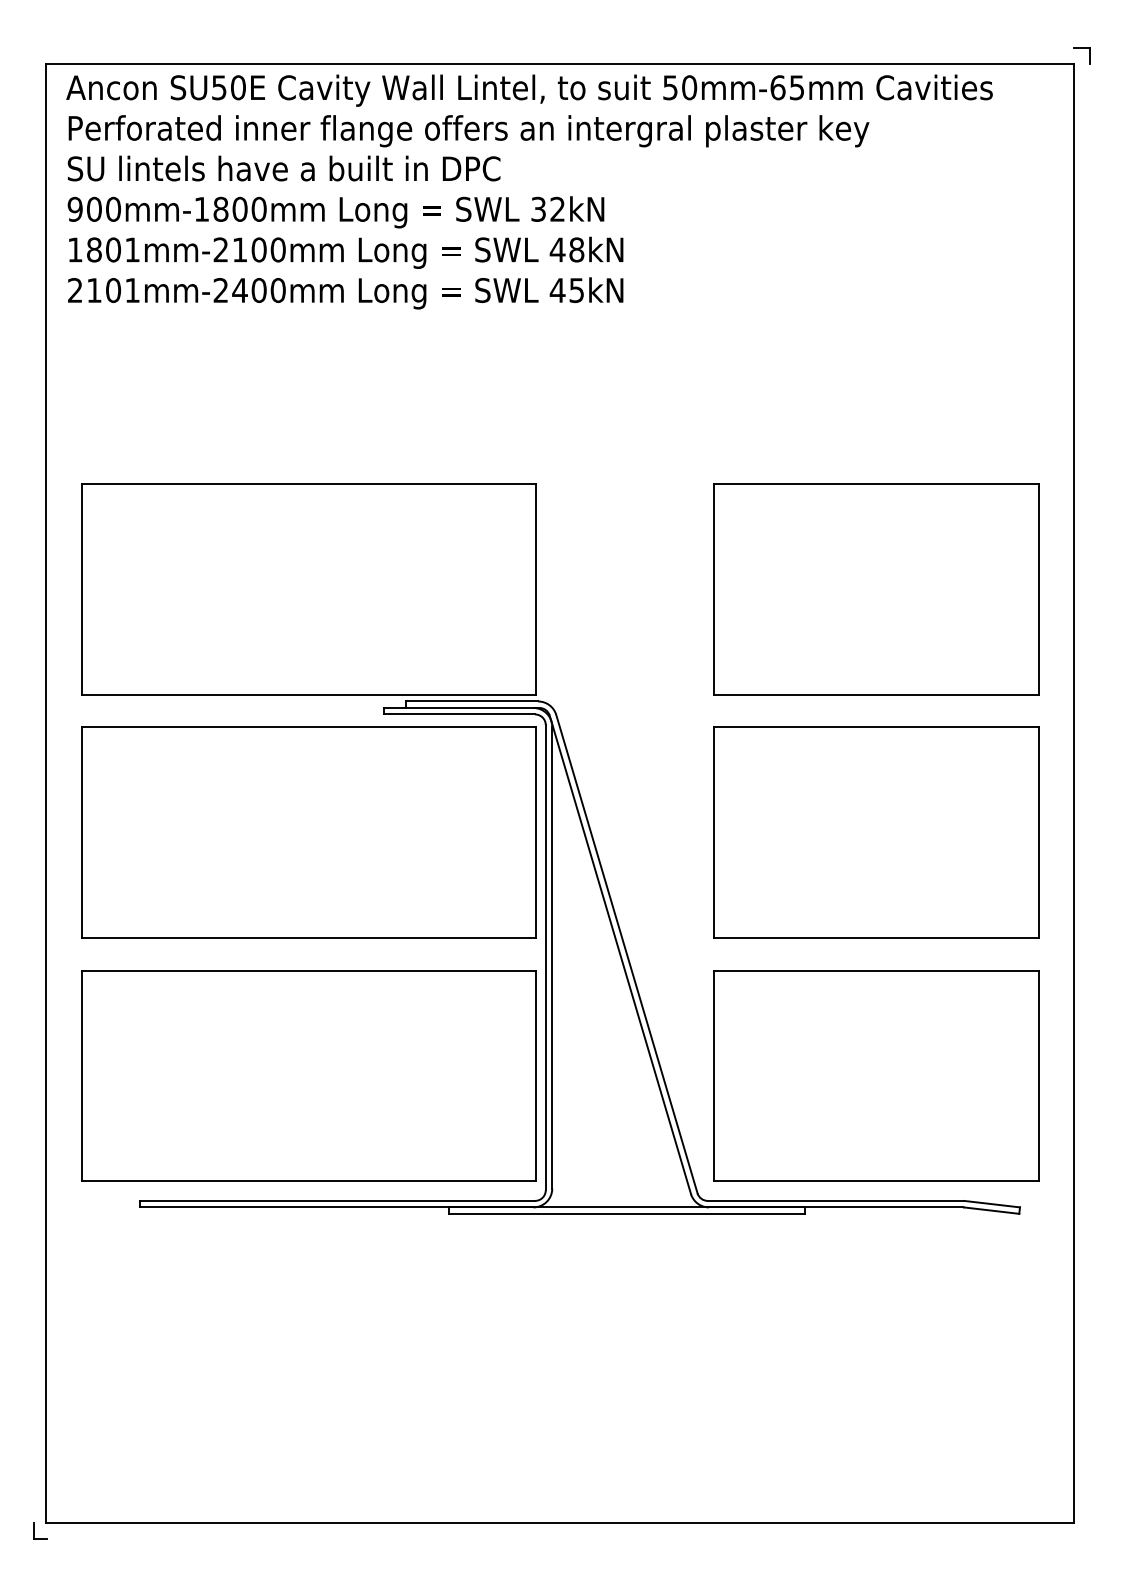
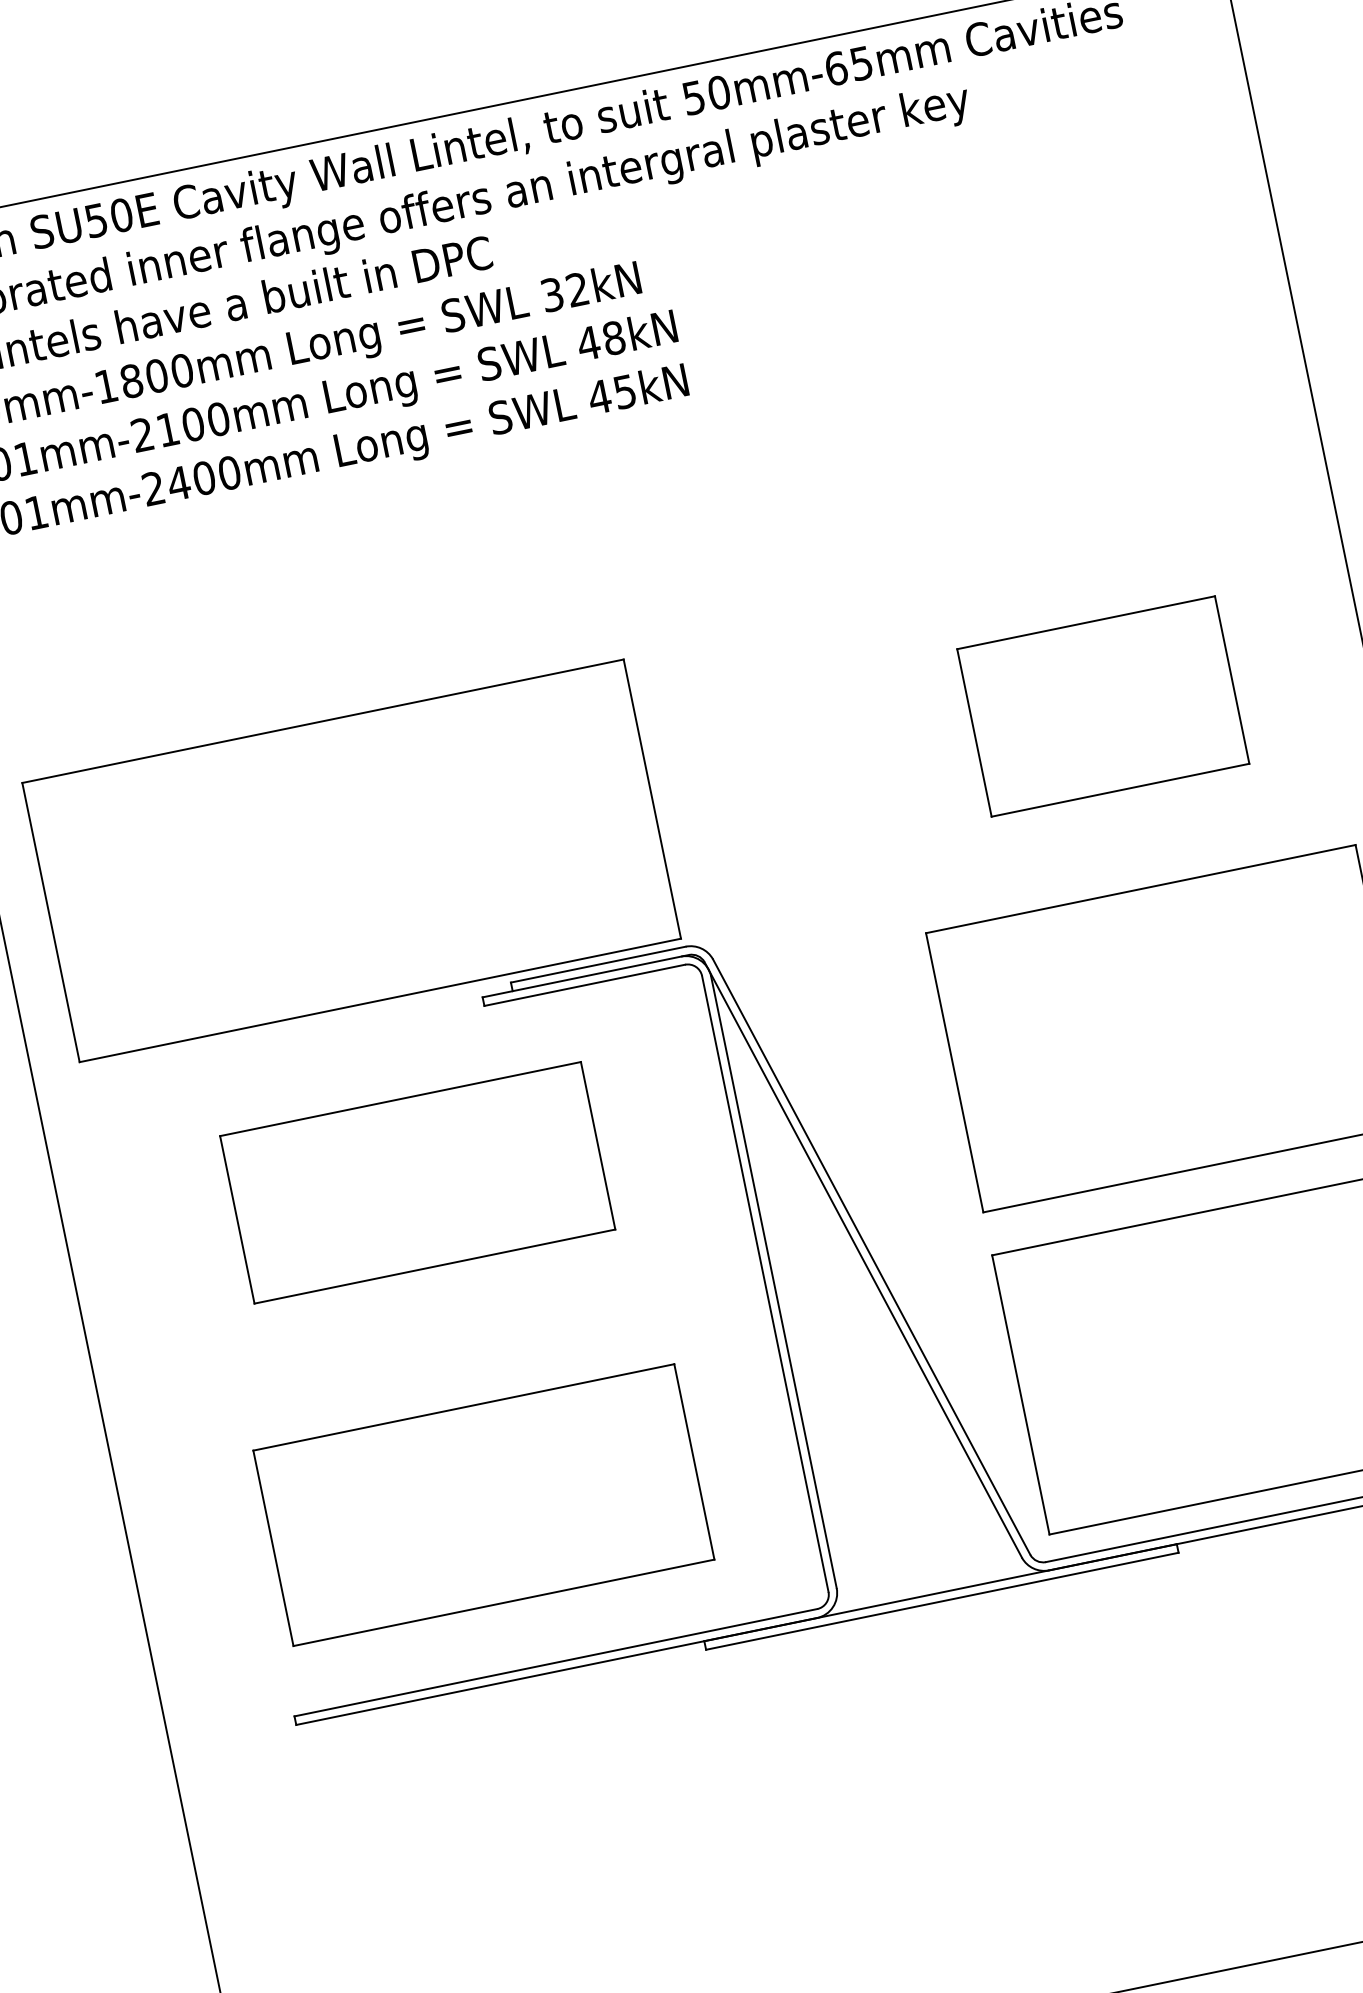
part: (876, 589) -> (1103, 706), size x0.6
part: (308, 832) -> (416, 1182), size x0.6
part: (308, 1075) -> (483, 1504), size x0.7

